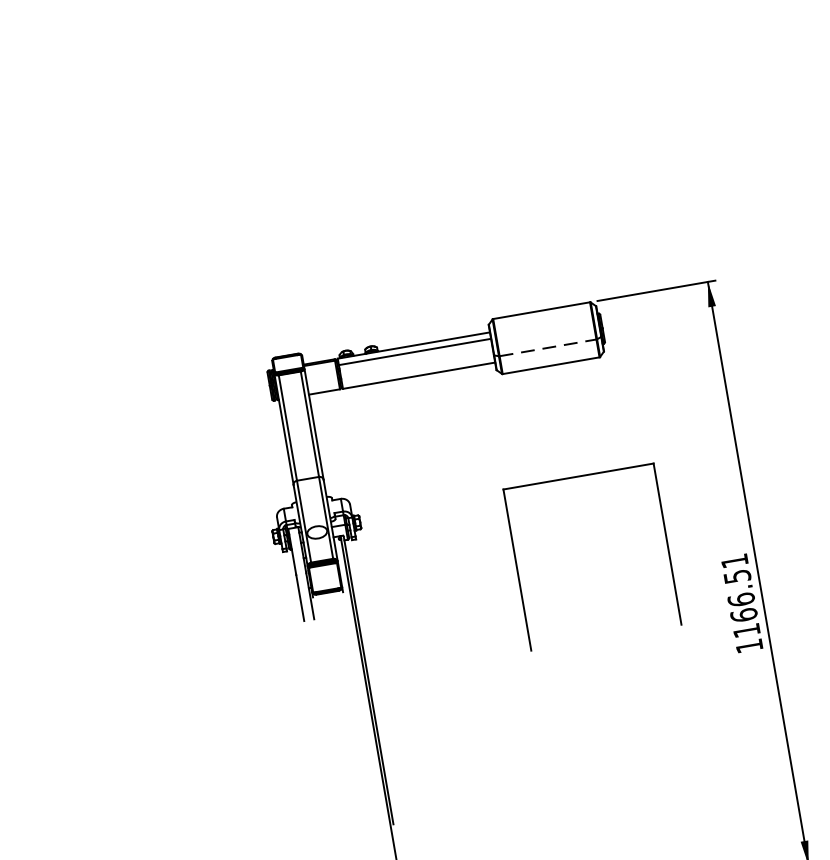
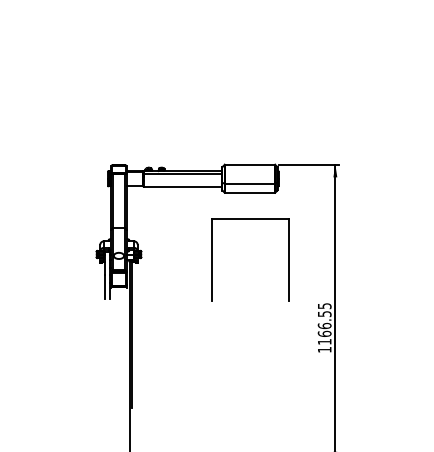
line: (547, 347) -> (249, 183), dashed -> solid
text: (734, 561) -> (324, 306), 1166.51 -> 1166.55
part: (519, 568) -> (212, 259), moved

